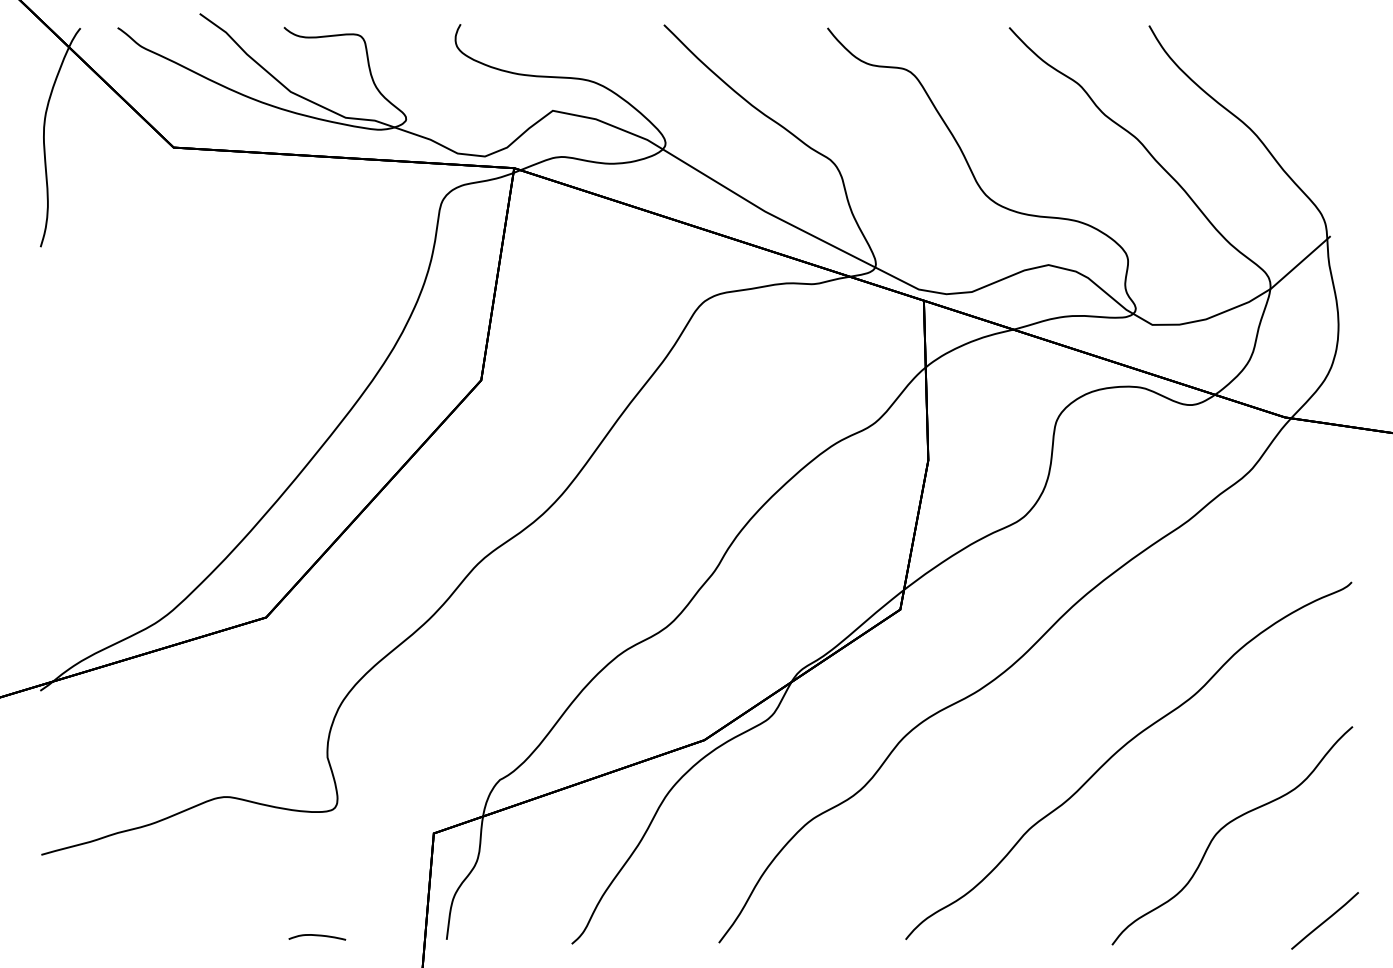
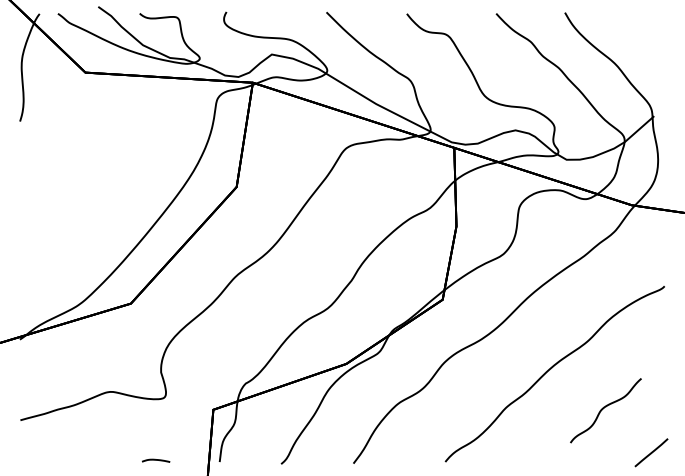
part: (1231, 834) -> (605, 410), size x0.6

